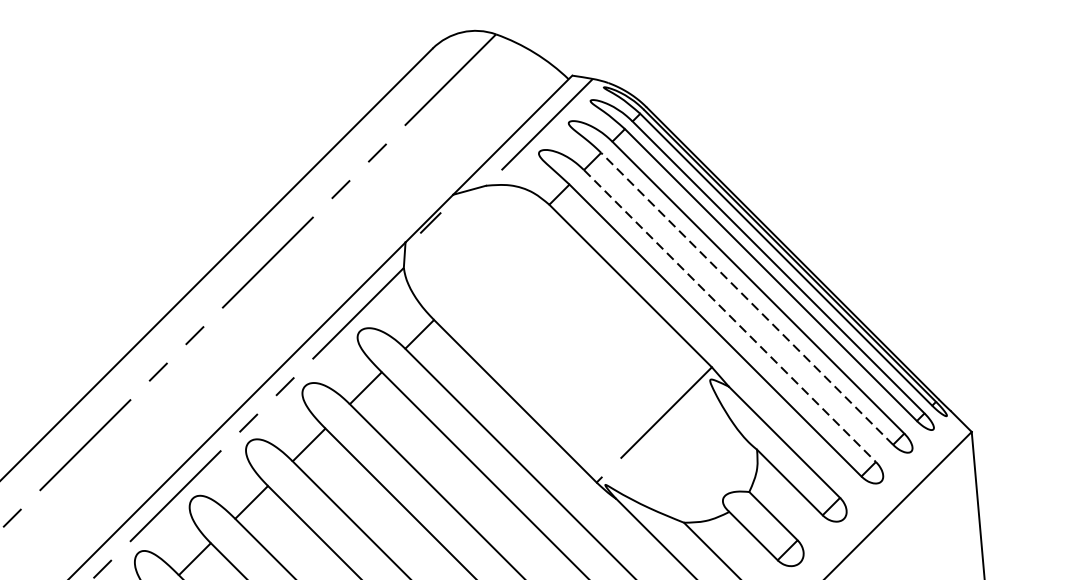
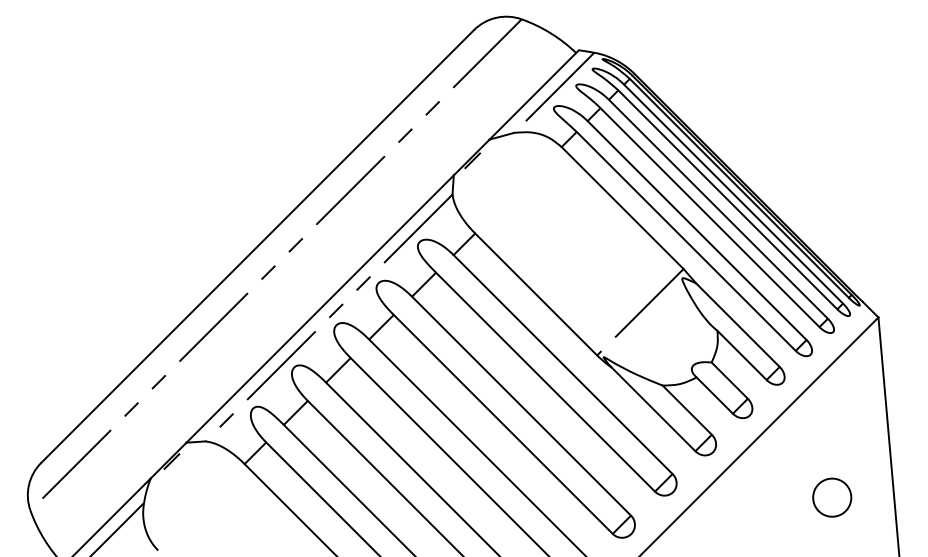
line: (747, 298) -> (710, 217), dashed -> solid
line: (730, 315) -> (697, 230), dashed -> solid

